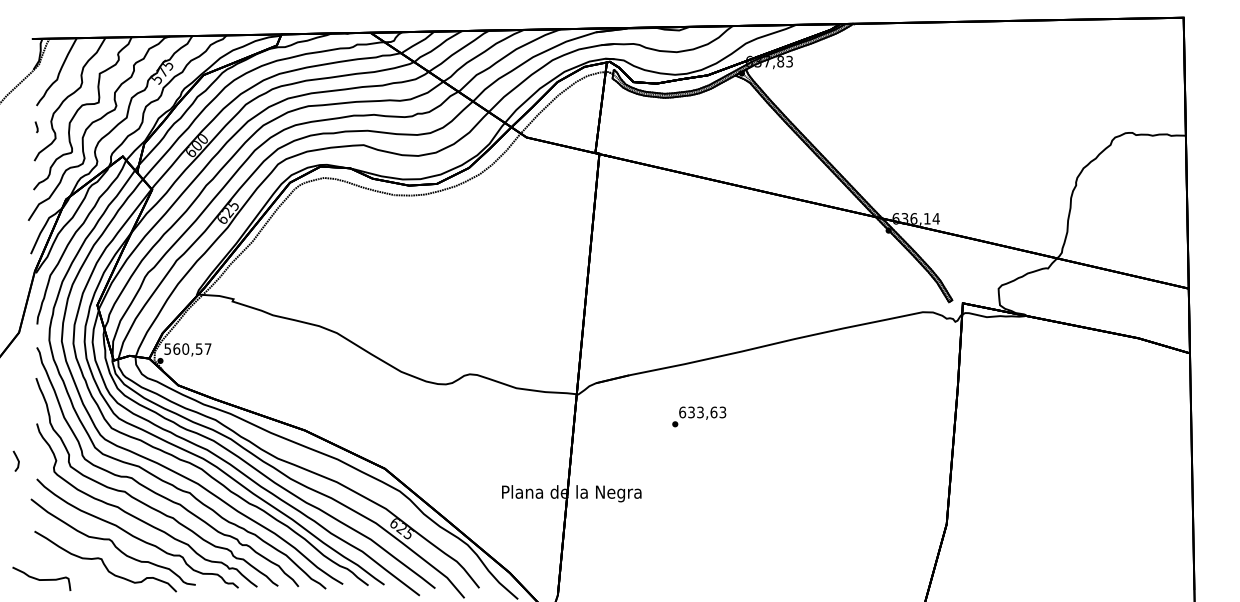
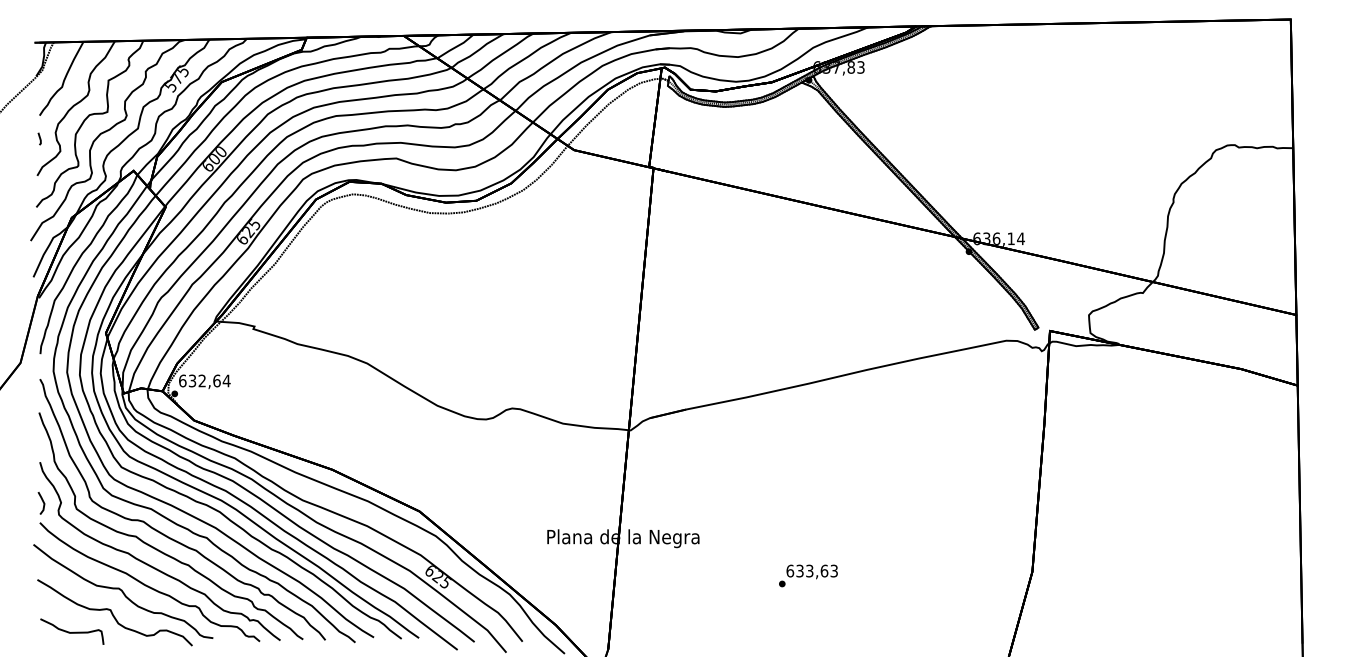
text: (187, 348) -> (204, 380), 560,57 -> 632,64
text: (699, 416) -> (808, 575), moved
line: (17, 460) -> (42, 502), moved
curve: (42, 578) -> (73, 631), moved

